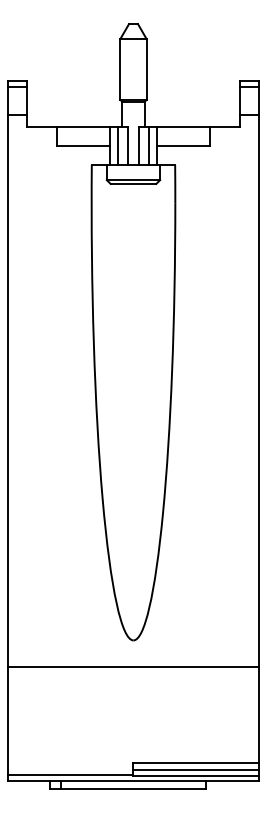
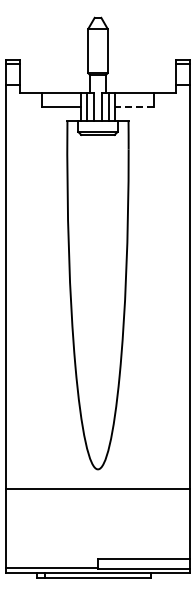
line: (181, 146) -> (133, 107), solid -> dashed
line: (195, 770) -> (143, 564), removed

